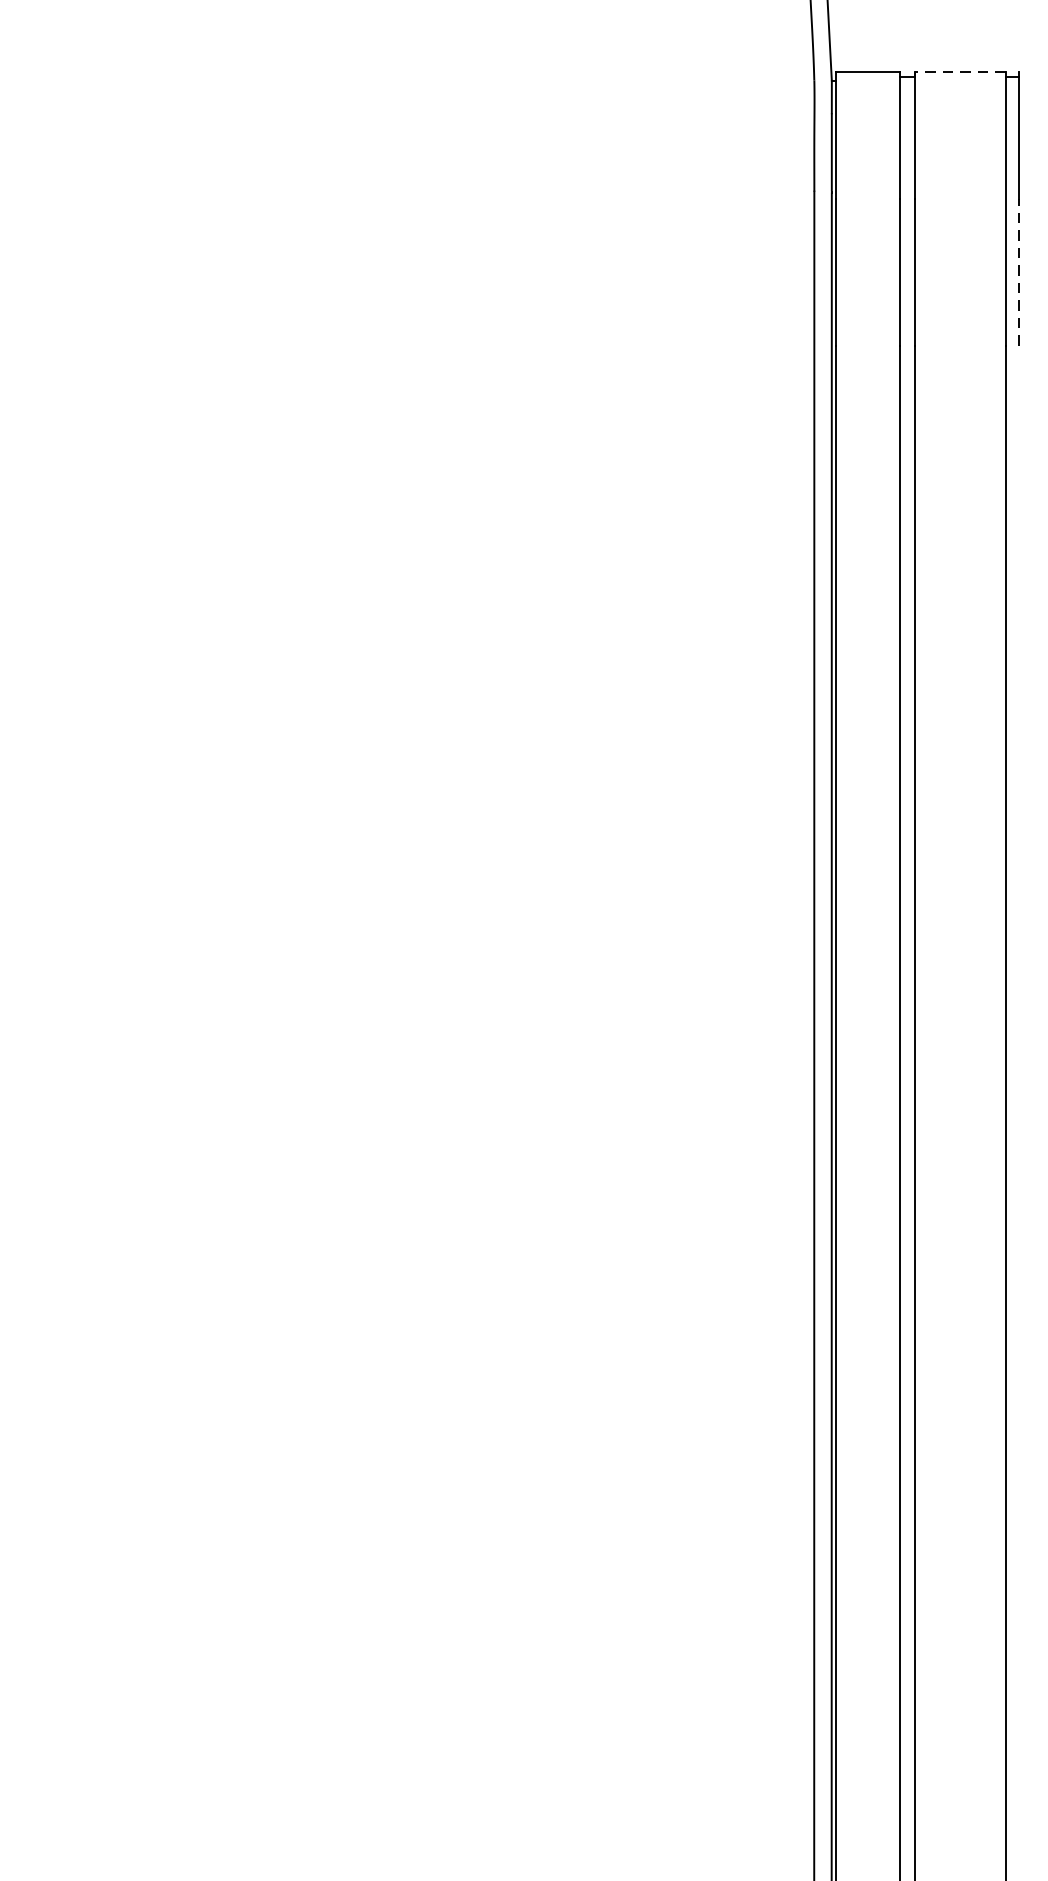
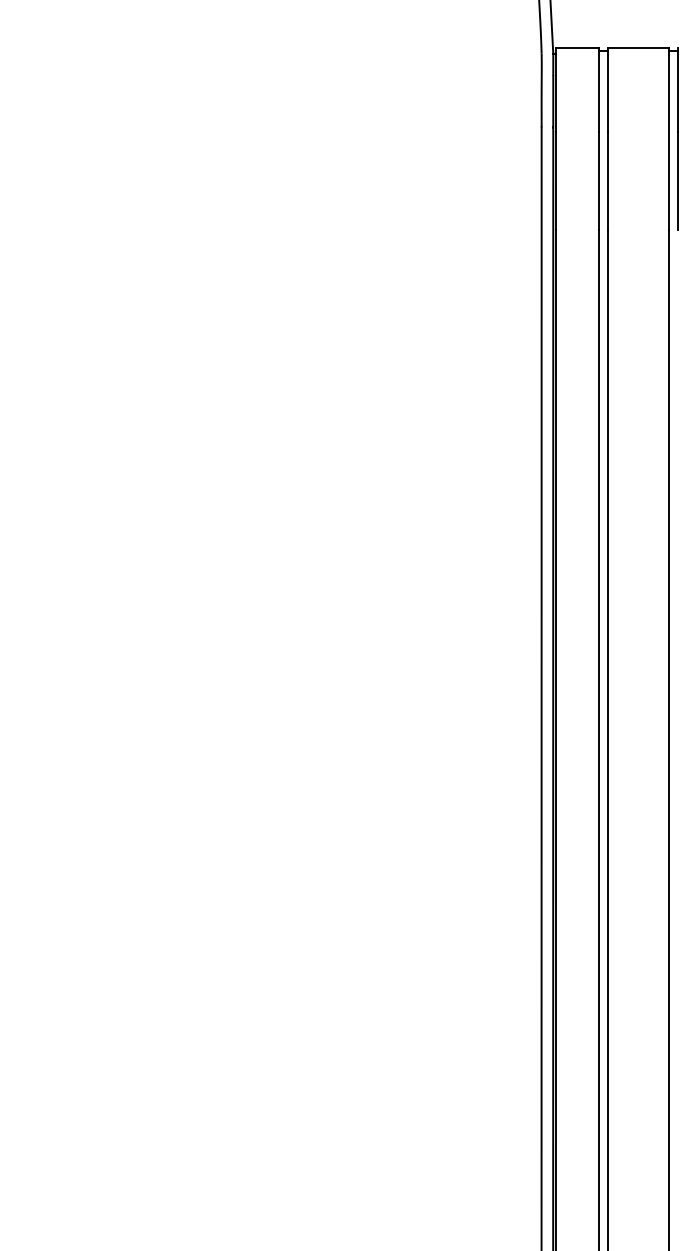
line: (959, 73) -> (638, 48), dashed -> solid
line: (1018, 271) -> (677, 180), dashed -> solid

